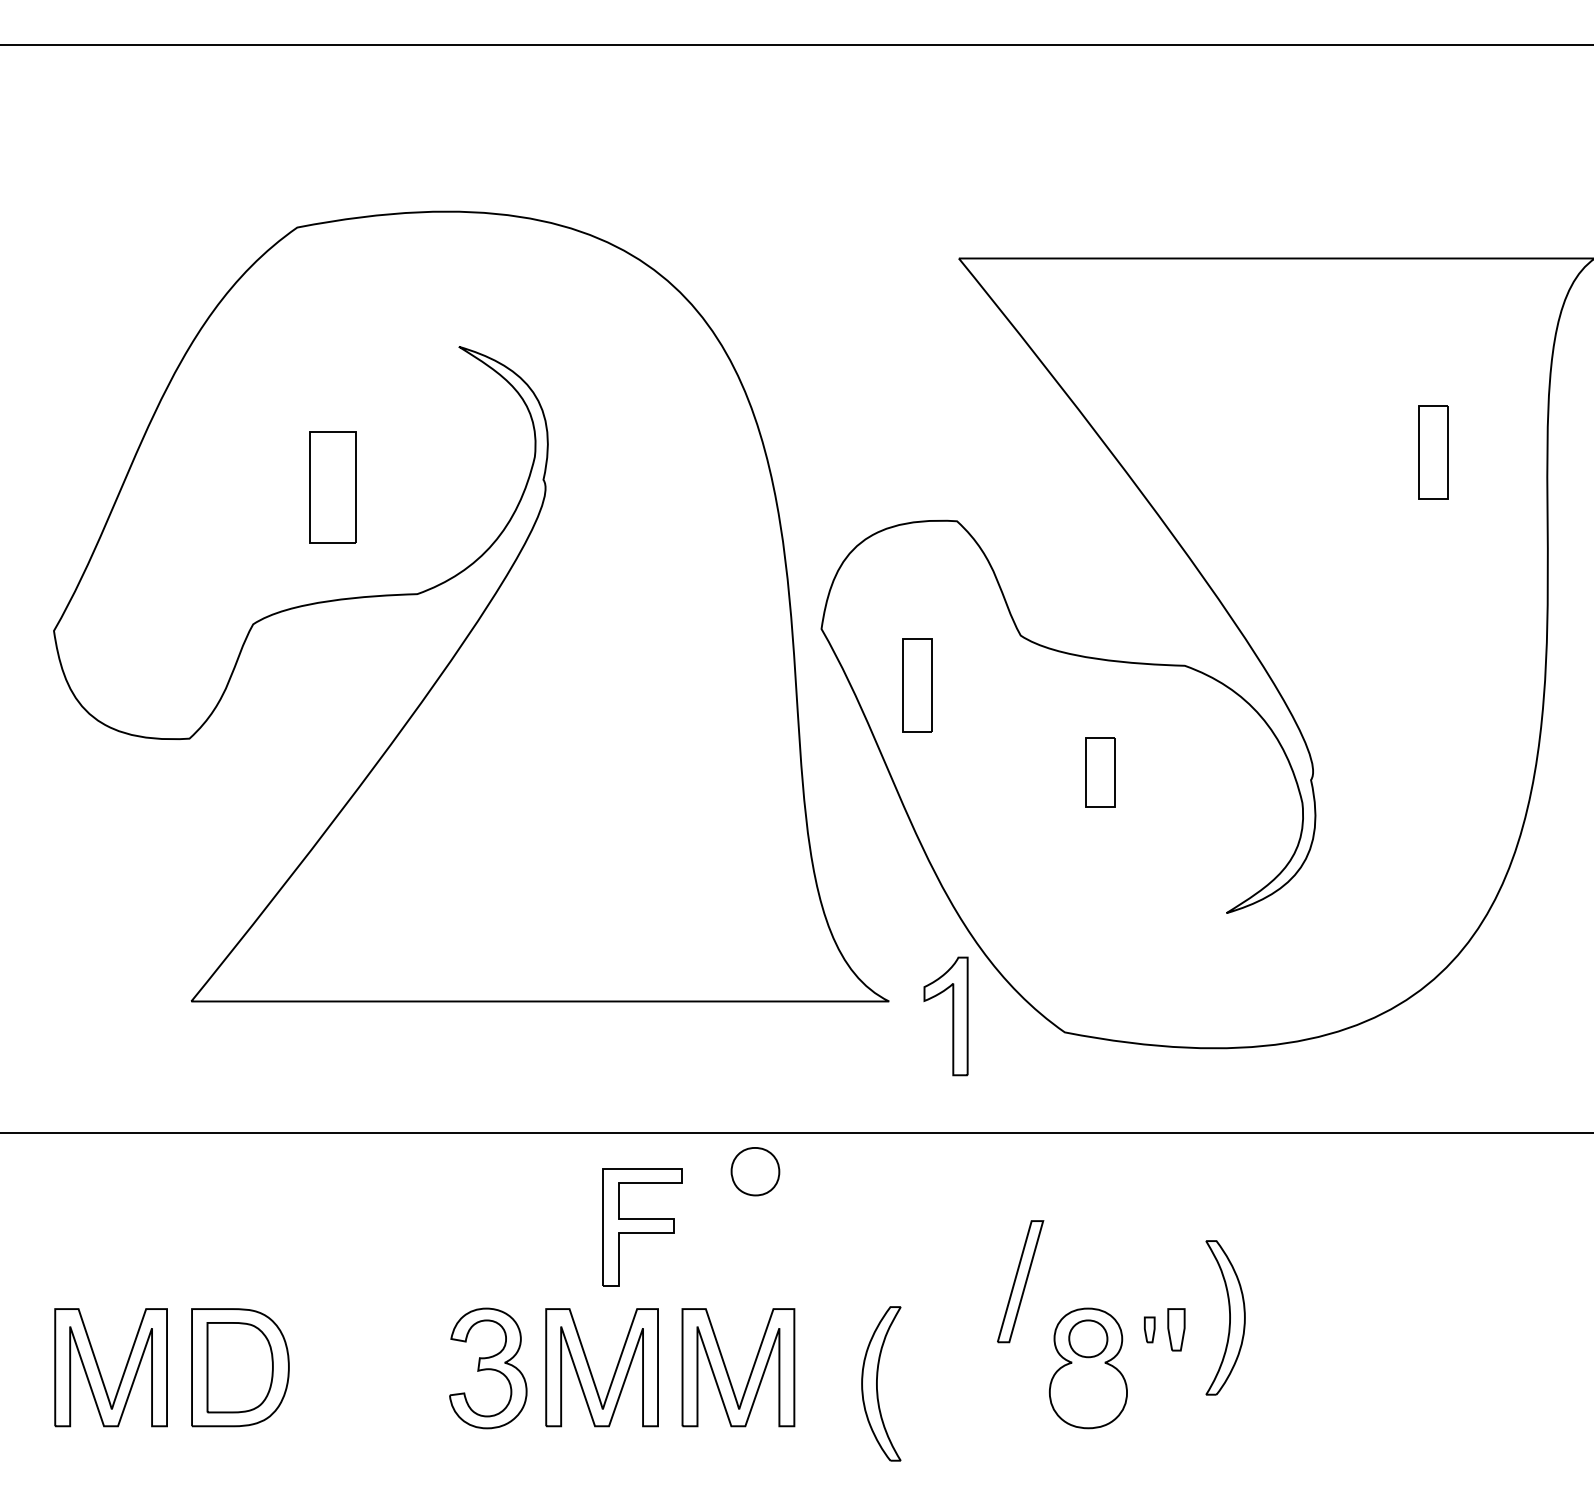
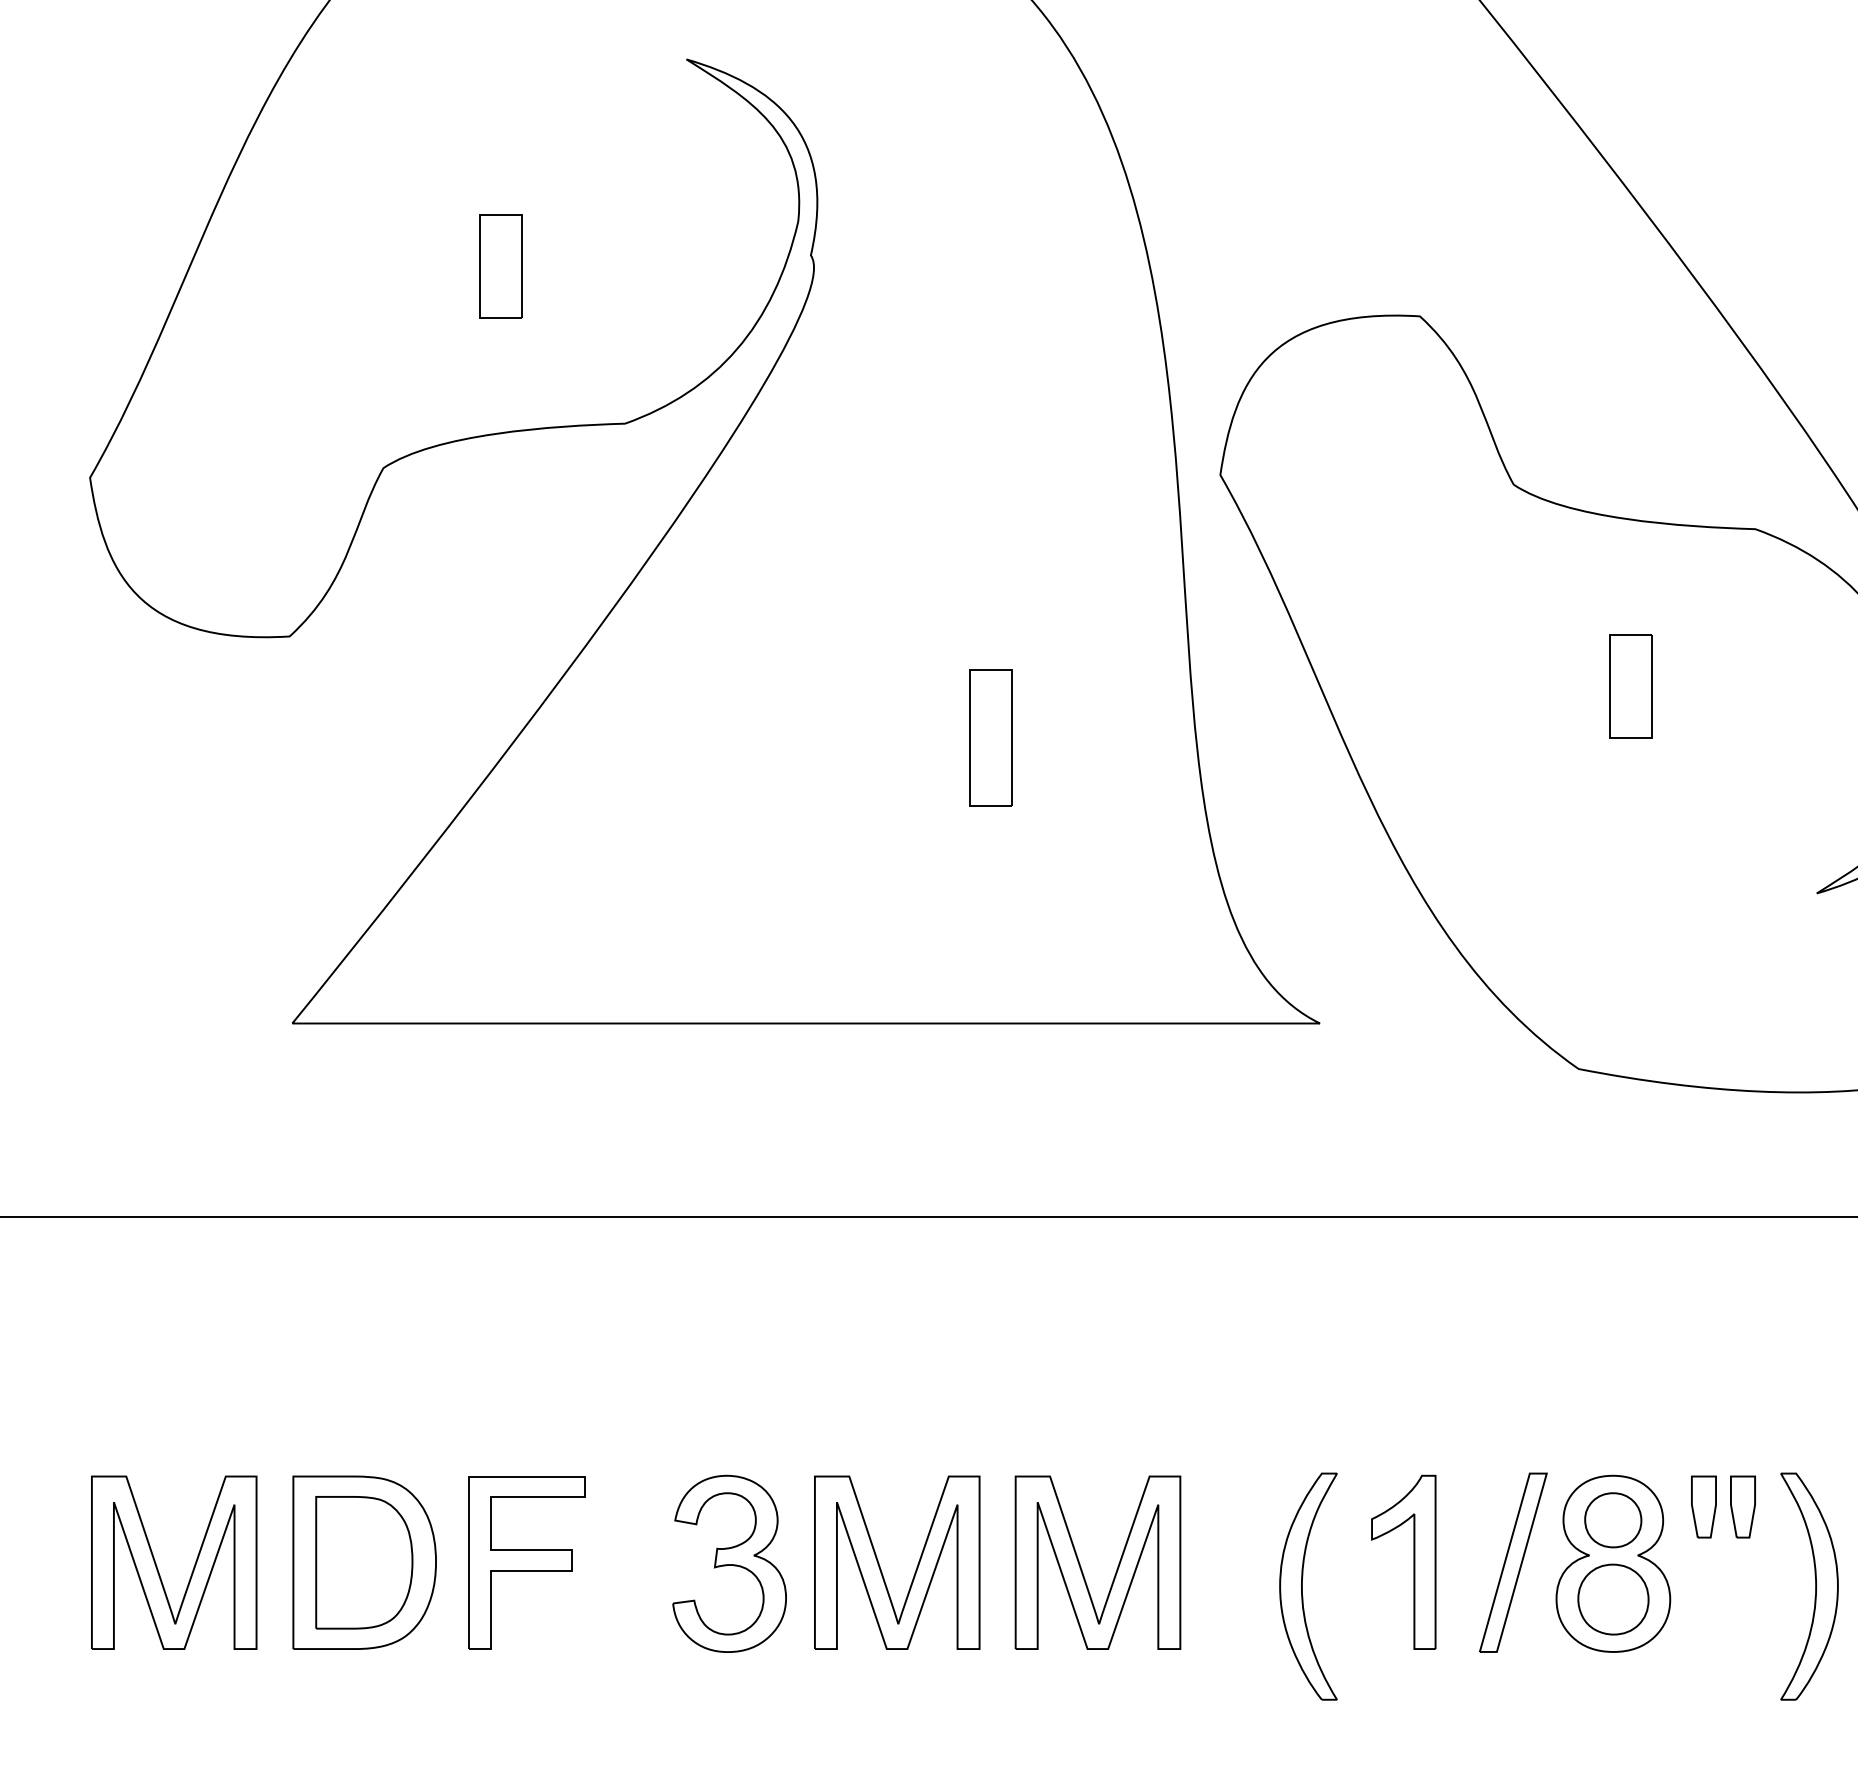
part: (332, 487) -> (500, 266), size x0.62
part: (917, 685) -> (990, 737), moved
part: (952, 1016) -> (1413, 1562), moved
part: (755, 1171) -> (1613, 1599), moved
part: (642, 1227) -> (526, 1562), moved
part: (1020, 1281) -> (1513, 1562), moved
part: (1225, 1317) -> (1809, 1586), moved
part: (1149, 1329) -> (1703, 1506), size x1.67

